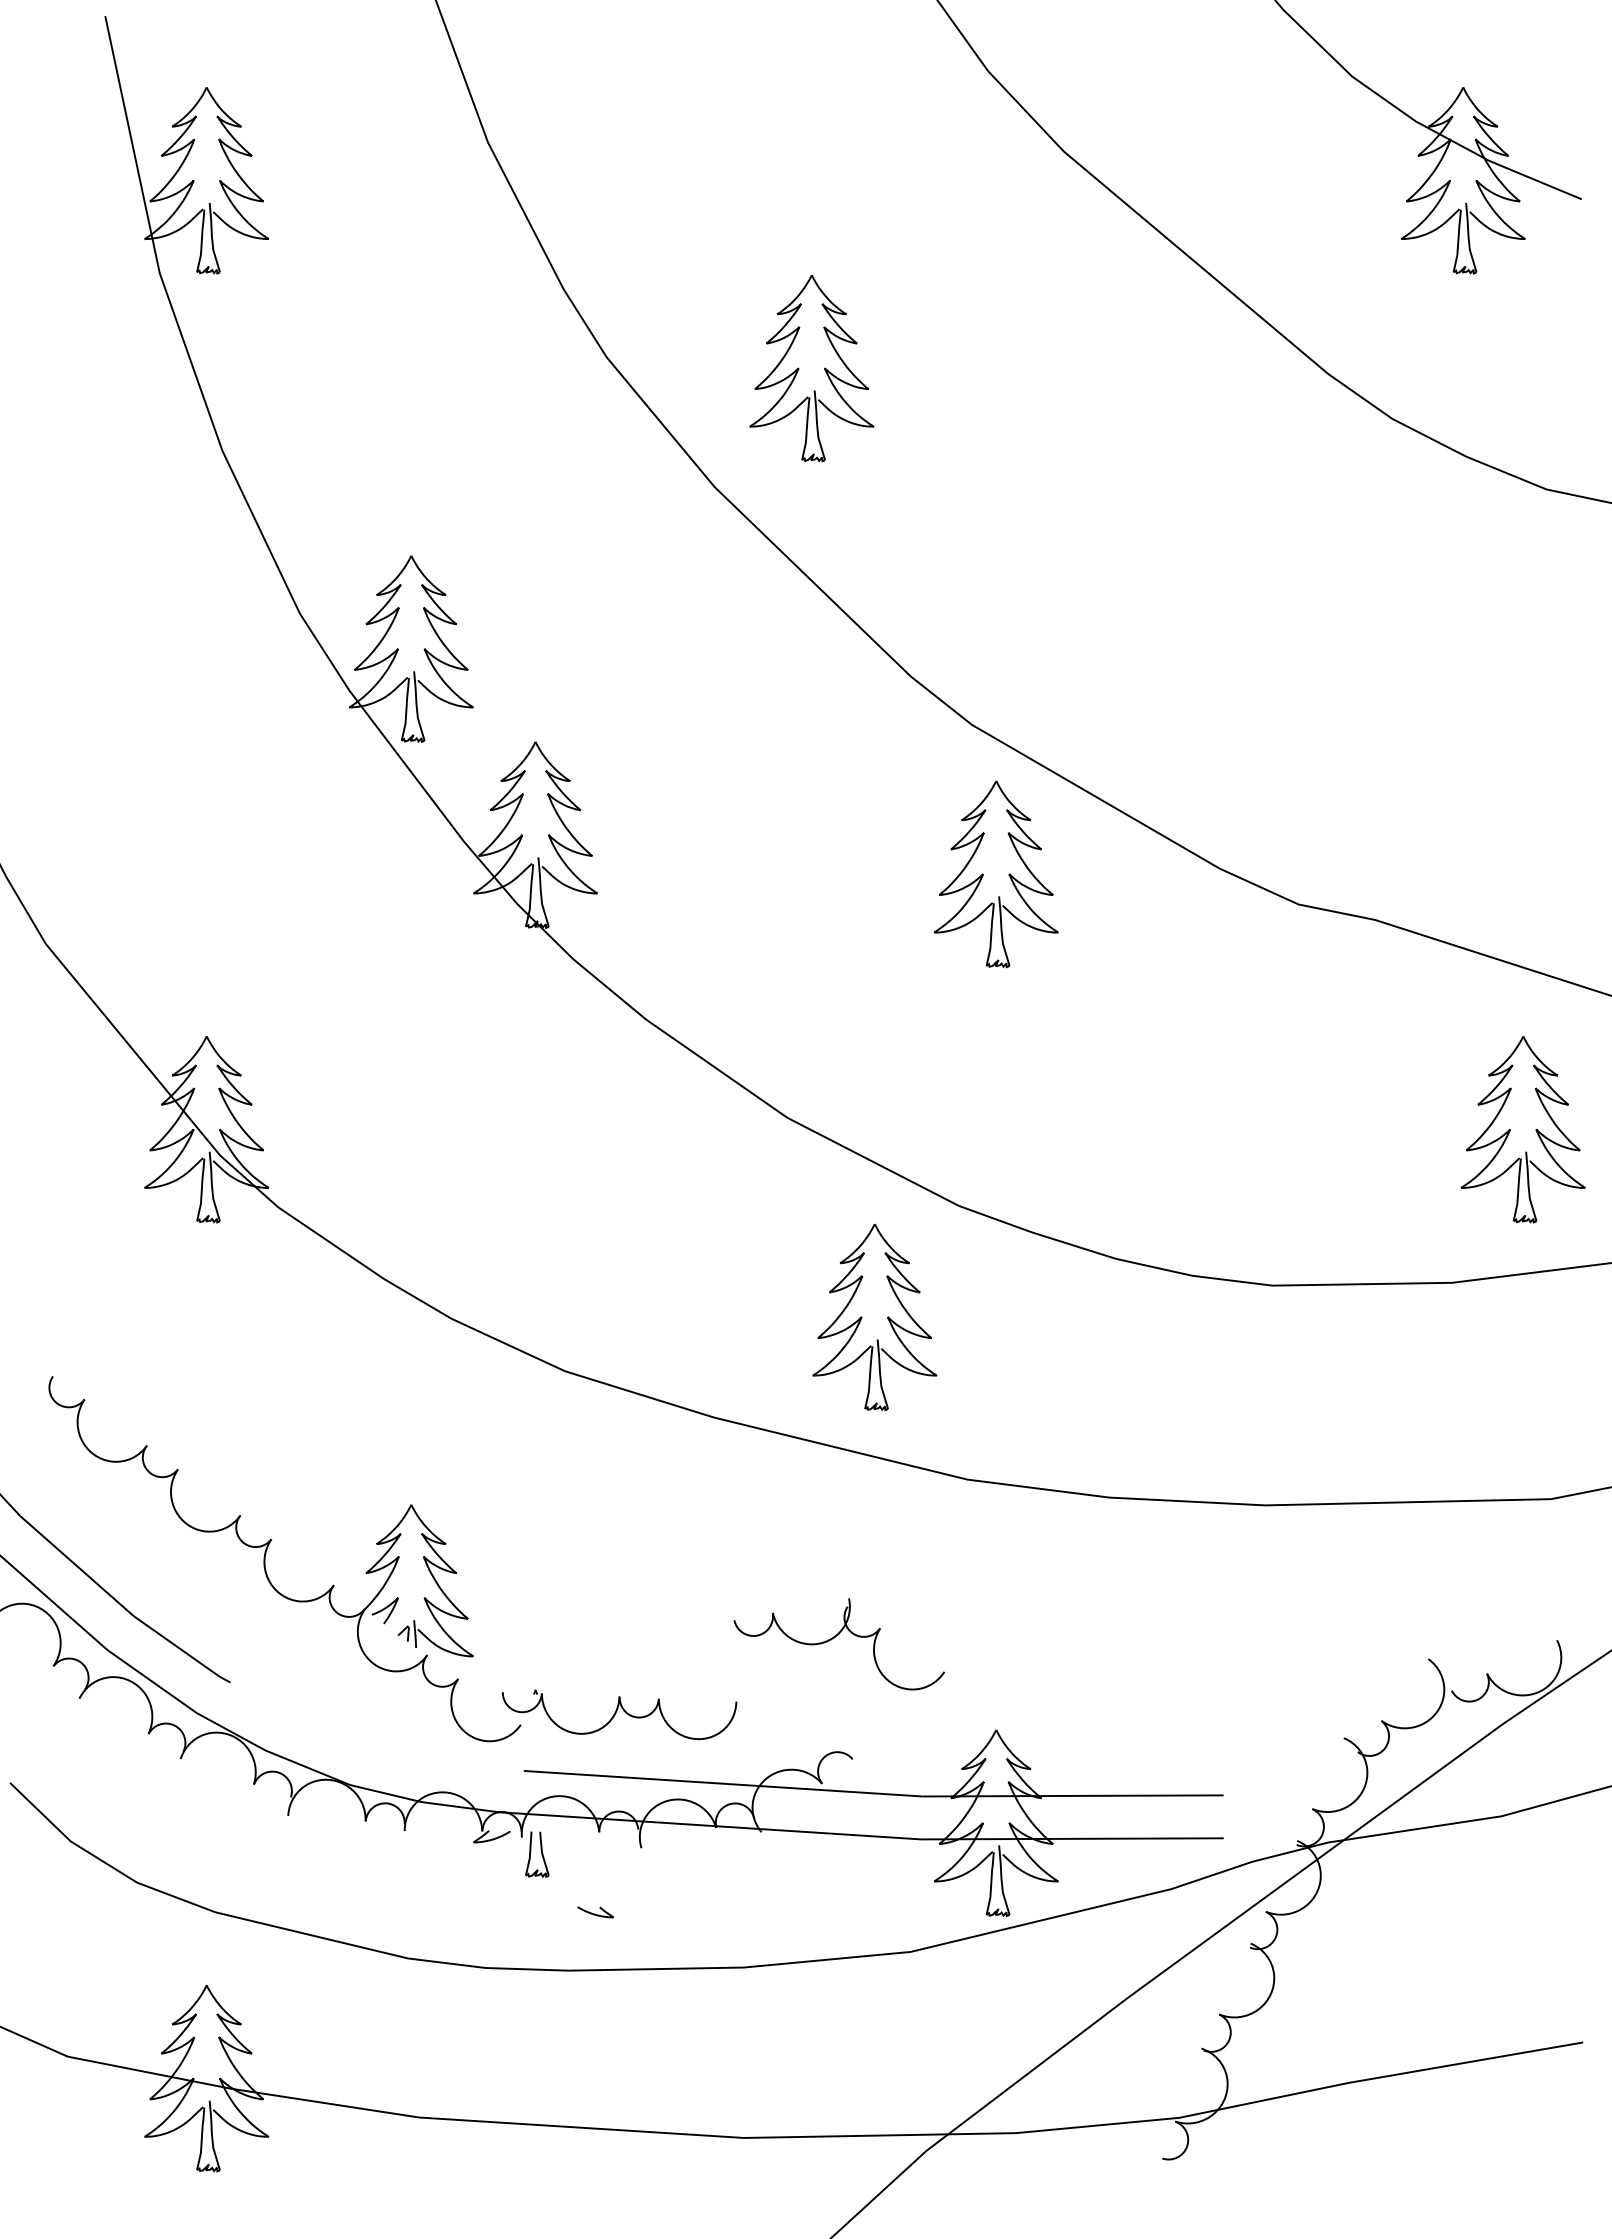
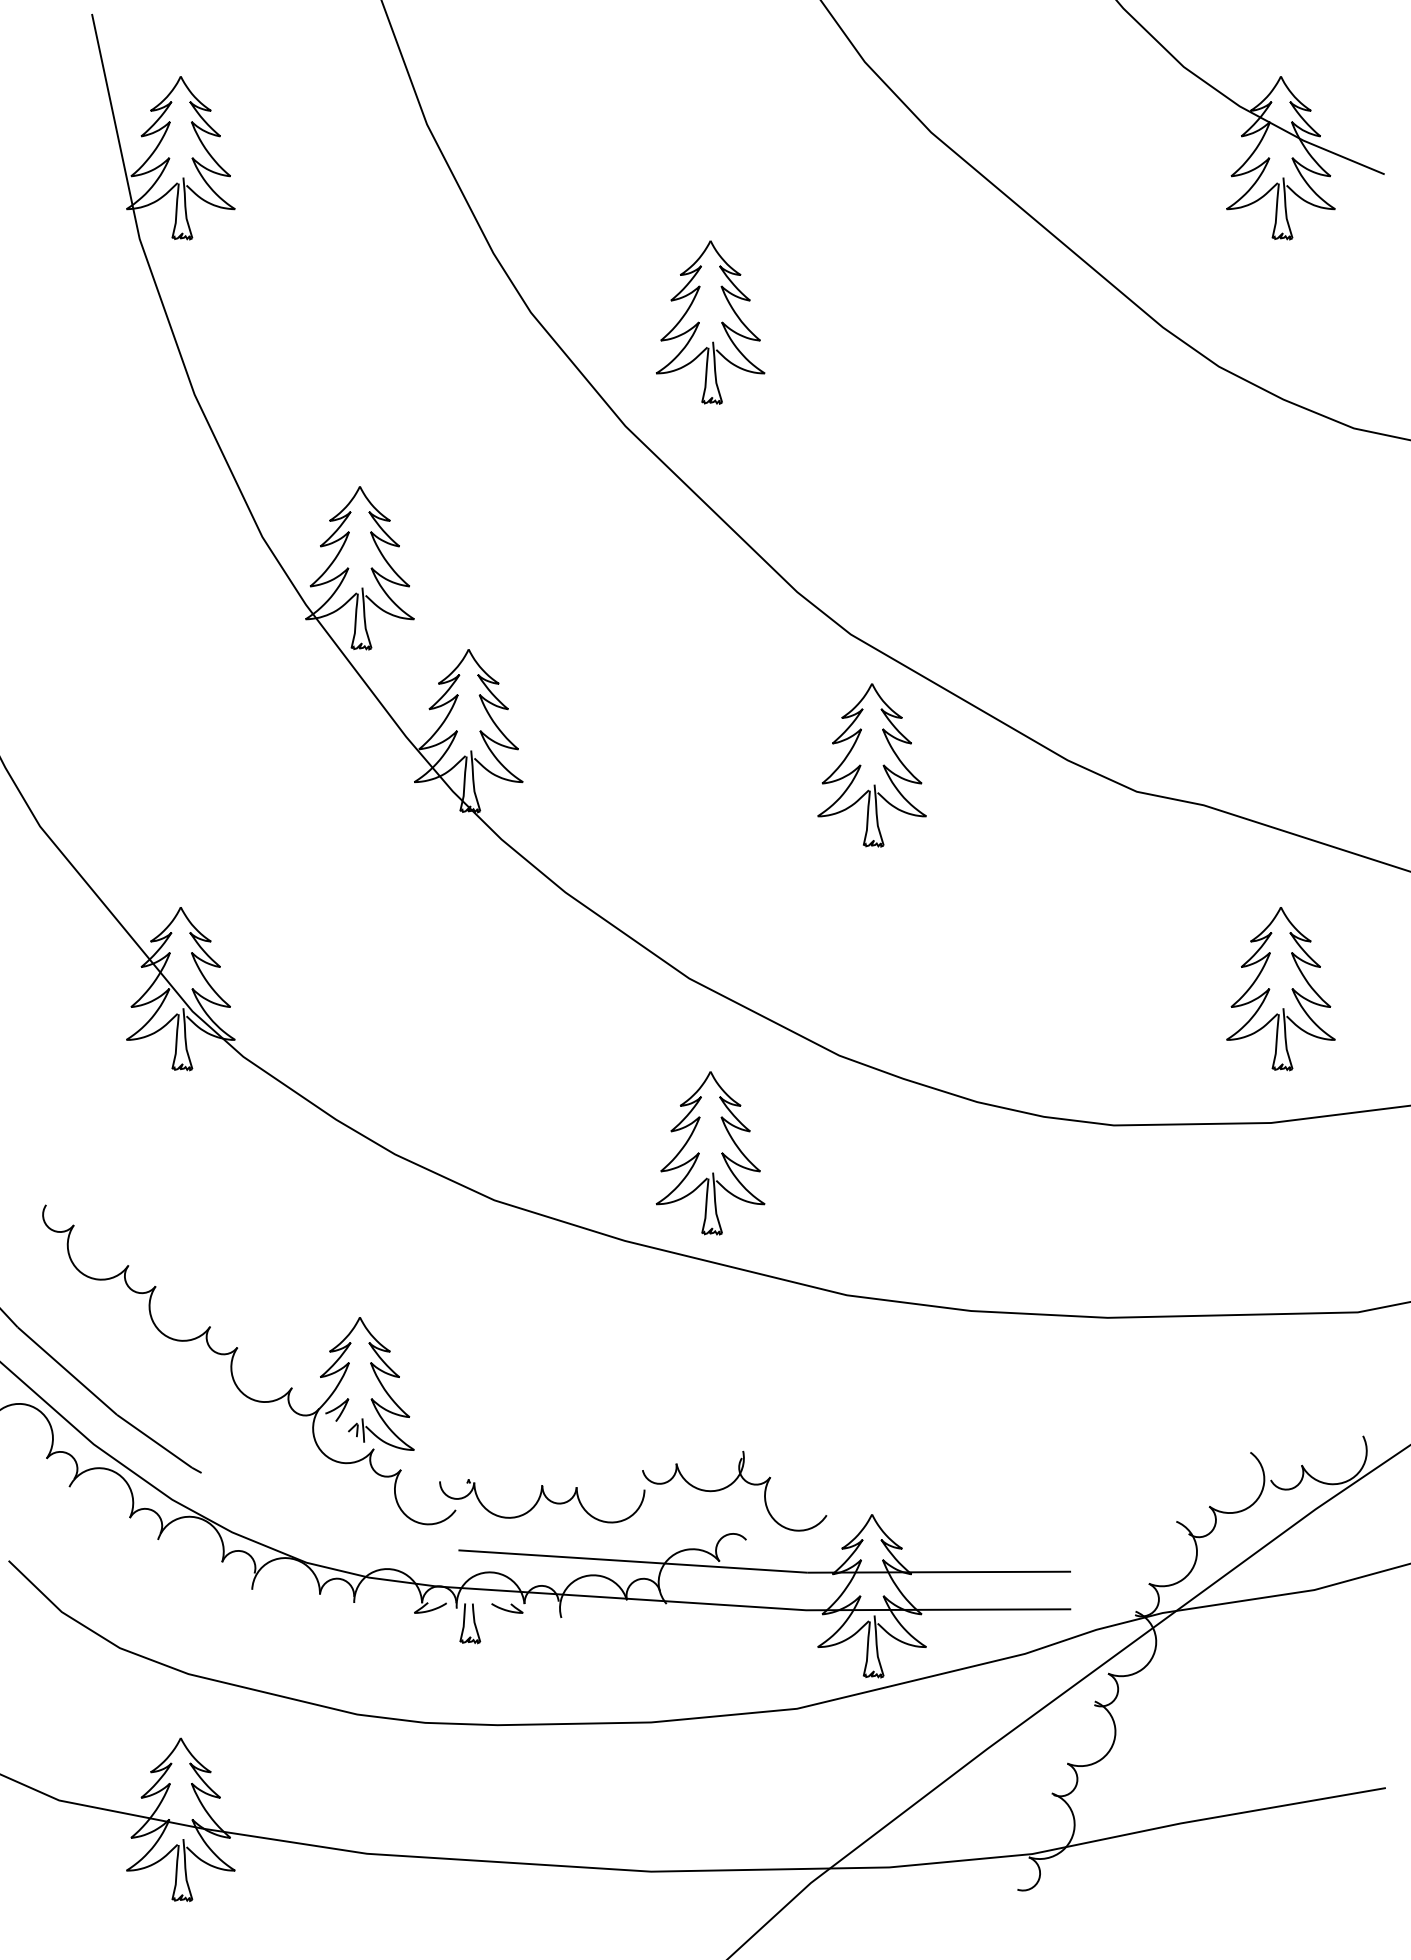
part: (1510, 1129) -> (1269, 988), moved
part: (862, 1317) -> (699, 1153), moved
part: (834, 1638) -> (730, 1486), moved
curve: (595, 1913) -> (507, 1609), moved

